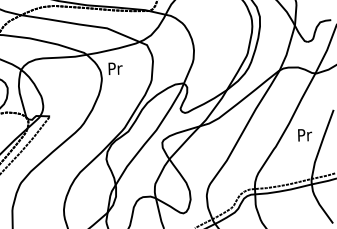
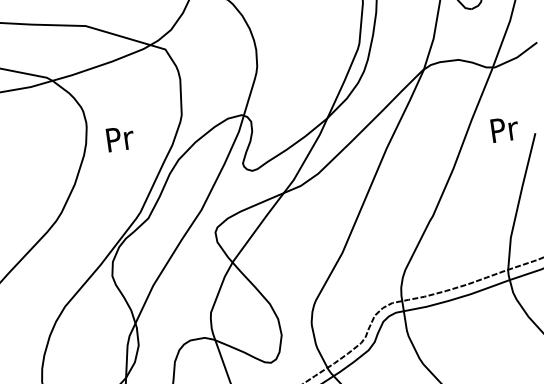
text: (115, 68) -> (120, 138), moved
text: (305, 135) -> (505, 129), moved

